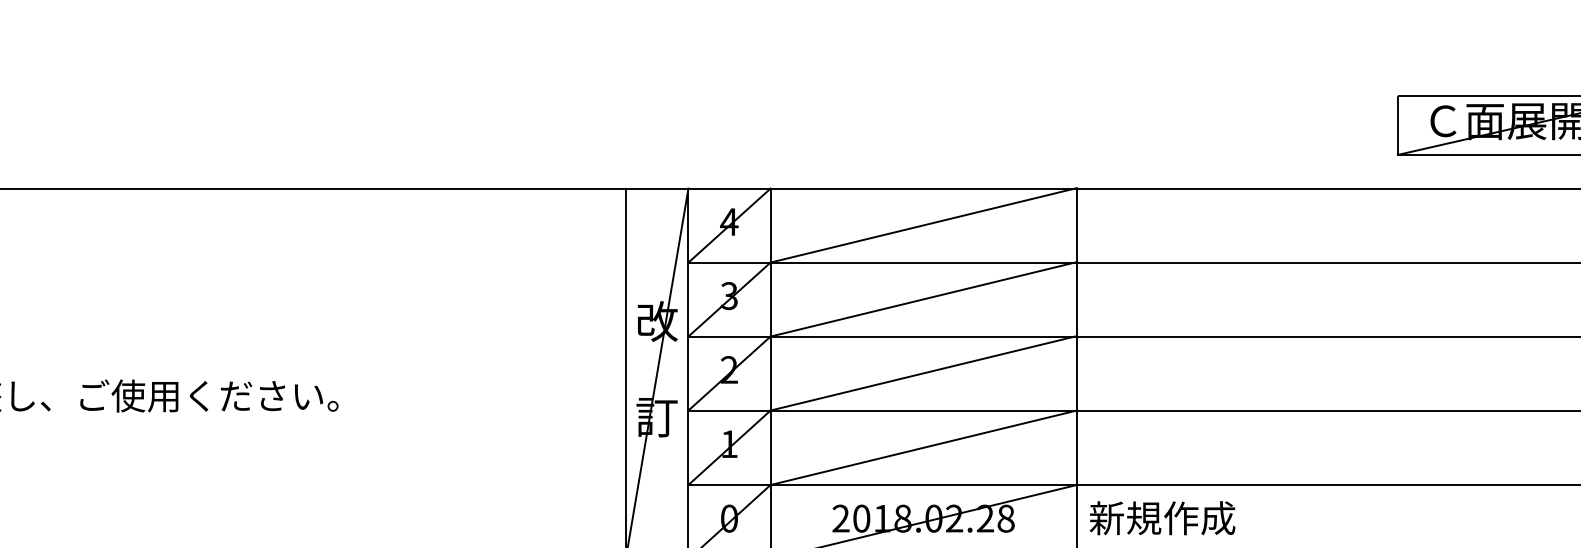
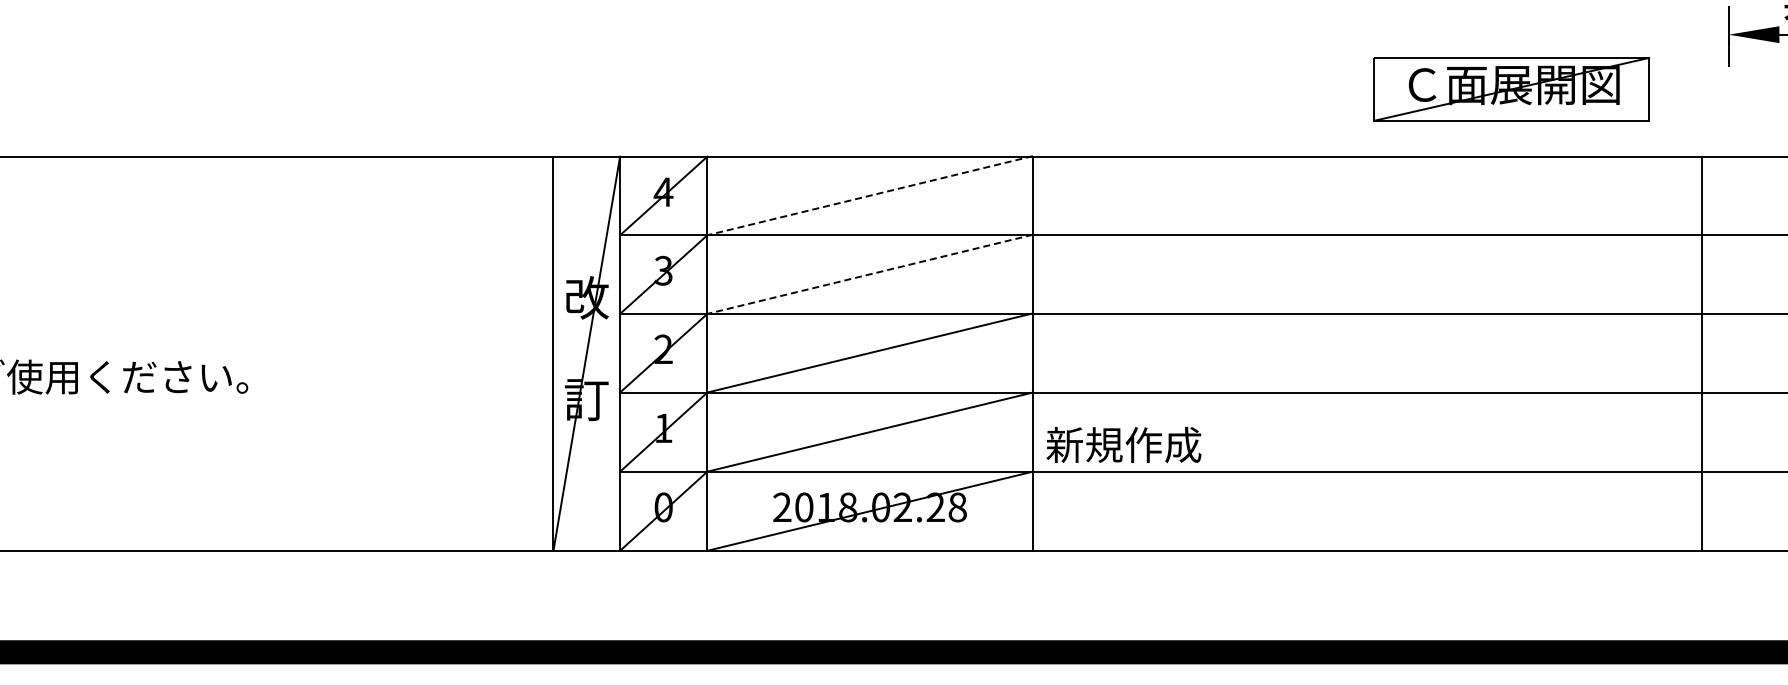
line: (923, 225) -> (869, 195), solid -> dashed
line: (923, 299) -> (869, 274), solid -> dashed
text: (1162, 517) -> (1123, 444), moved

